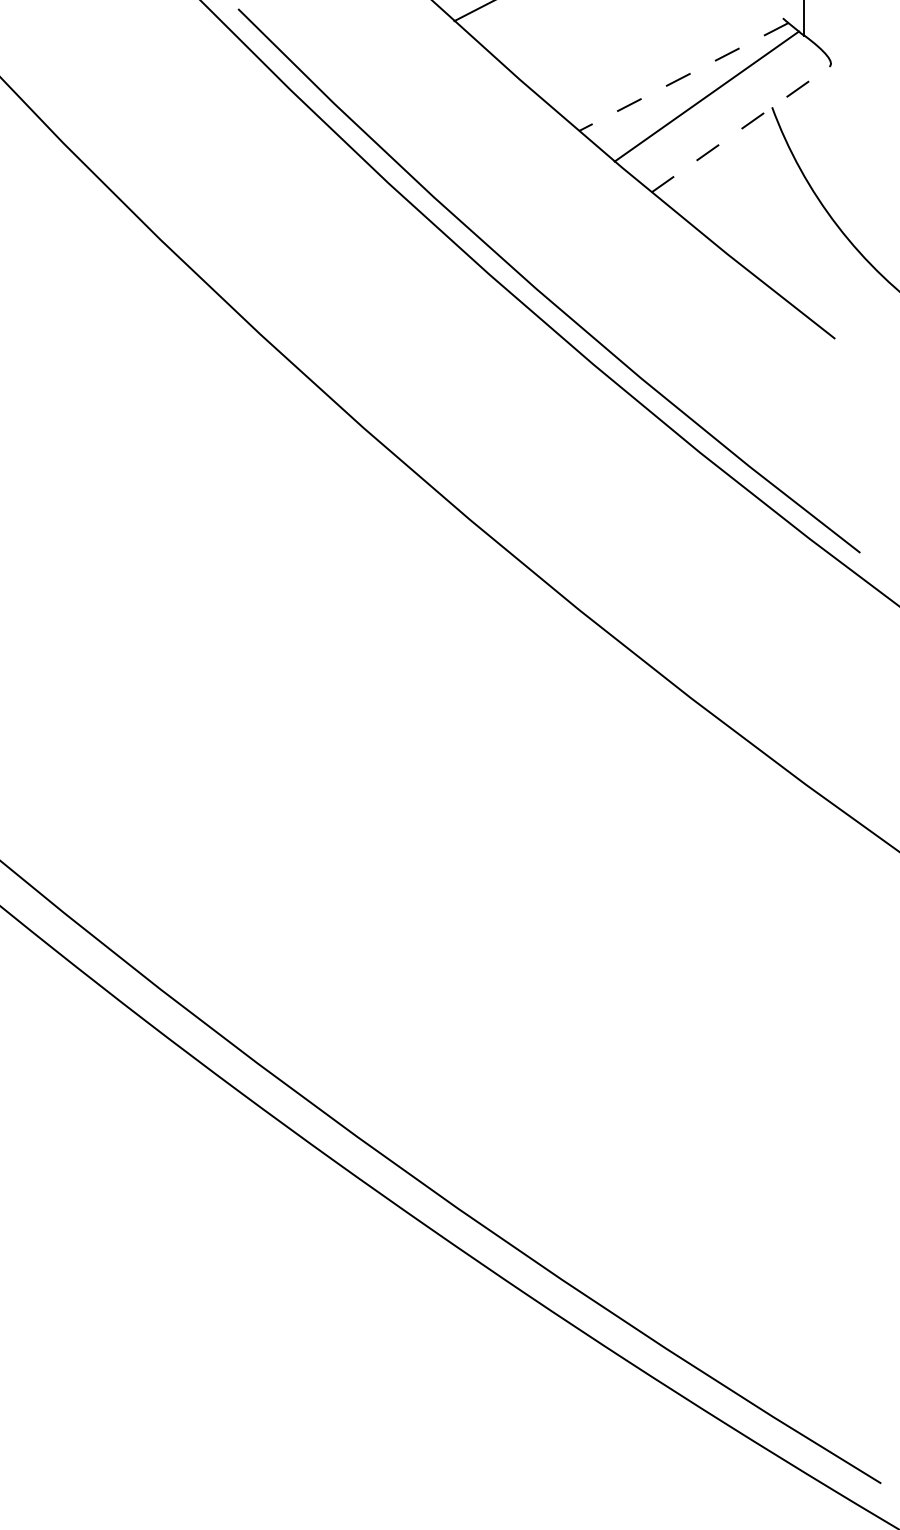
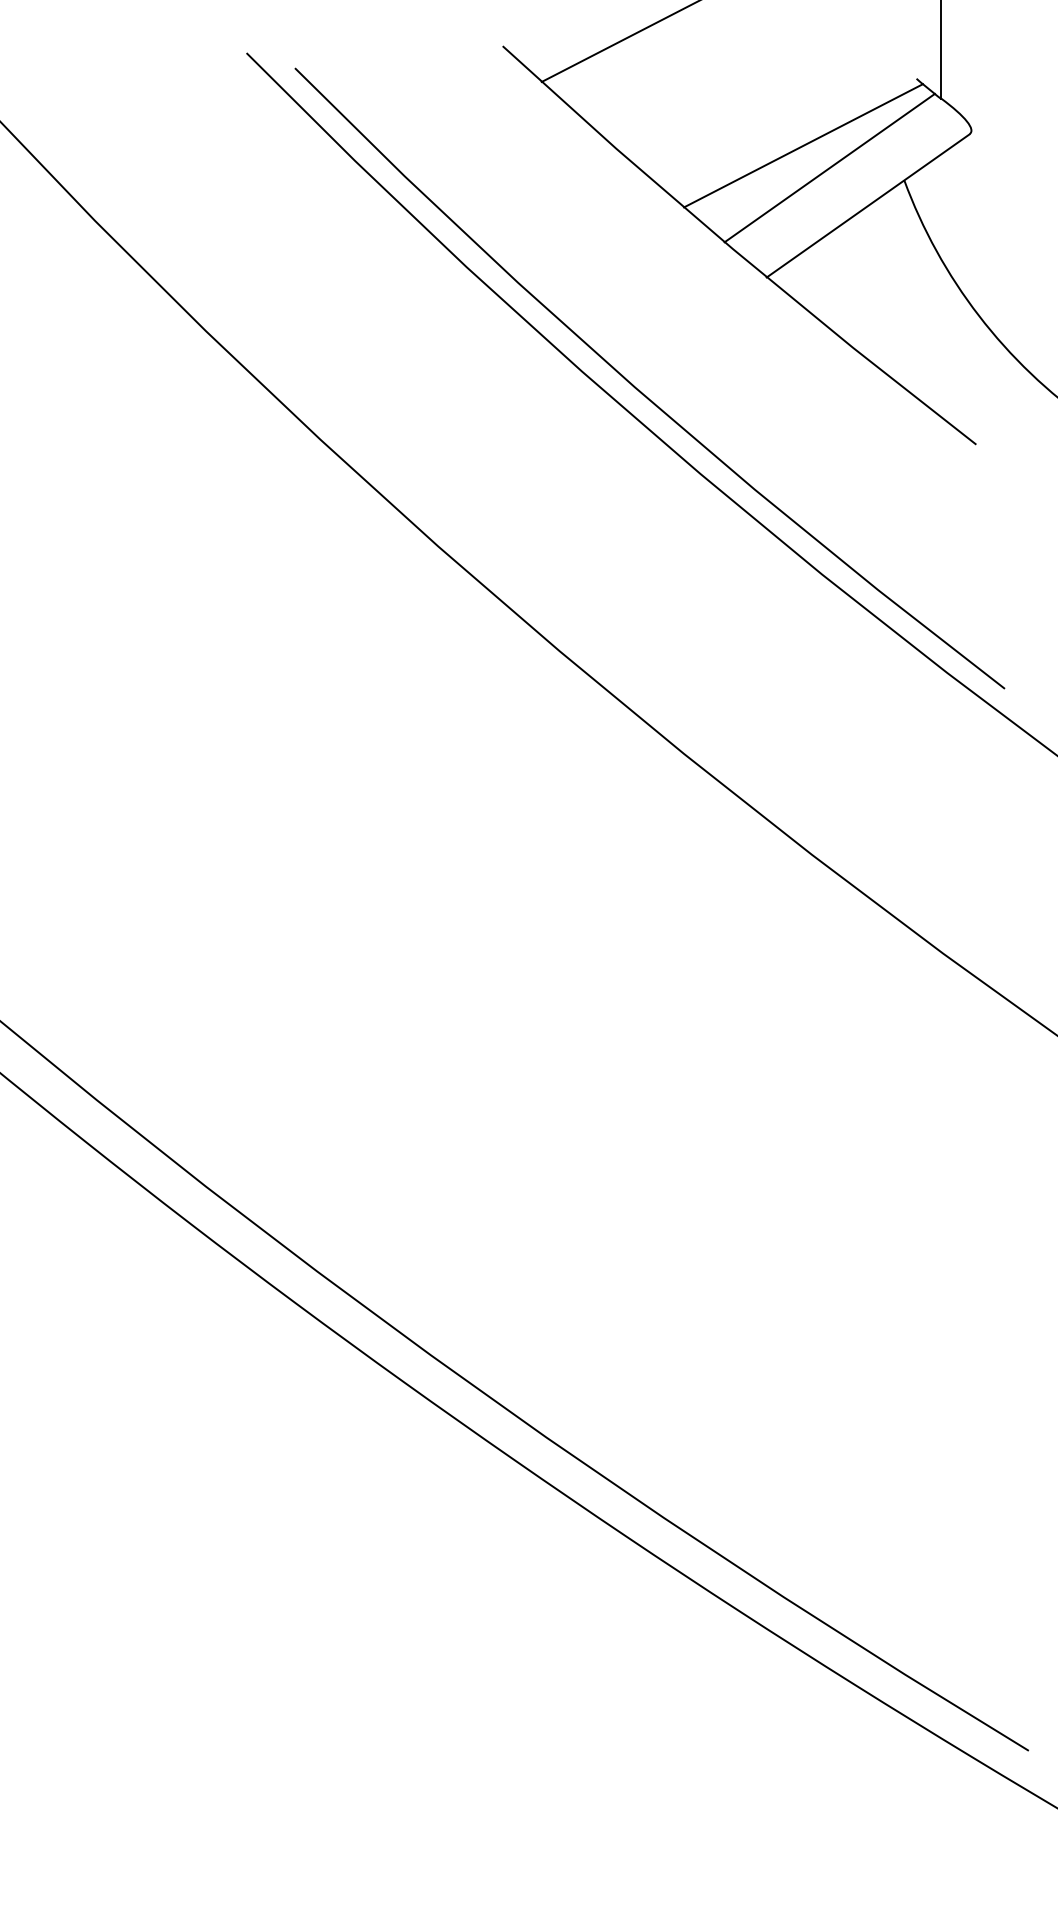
line: (683, 77) -> (803, 146), dashed -> solid
line: (740, 129) -> (868, 205), dashed -> solid

